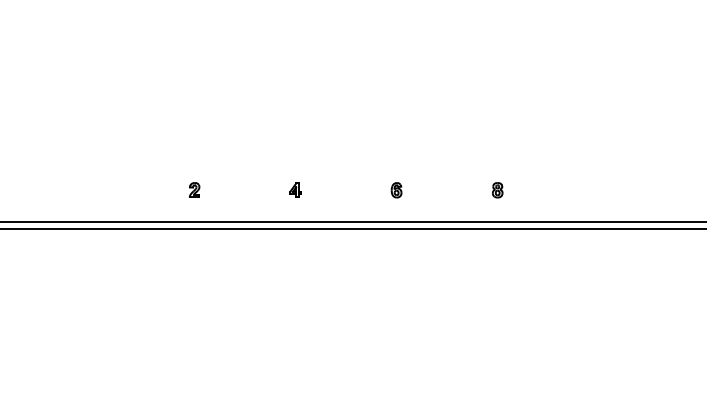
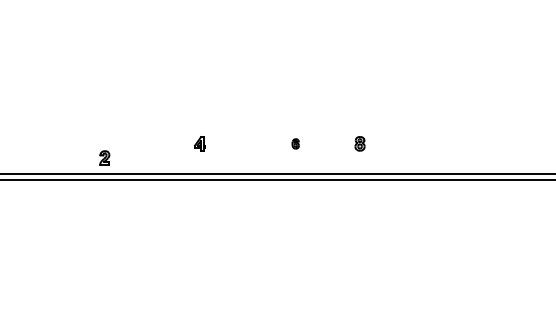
part: (194, 189) -> (104, 157), moved
part: (396, 190) -> (295, 144), size x0.7
part: (497, 190) -> (359, 144), moved

